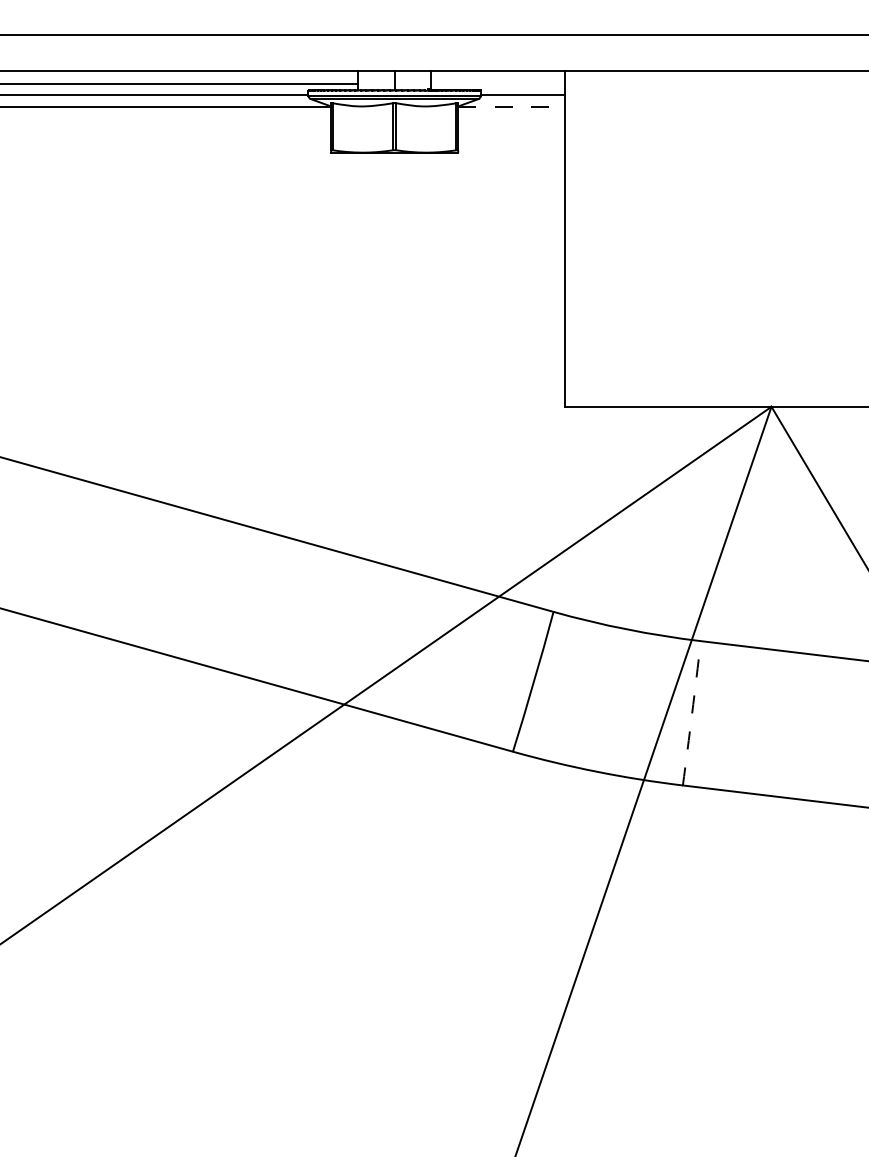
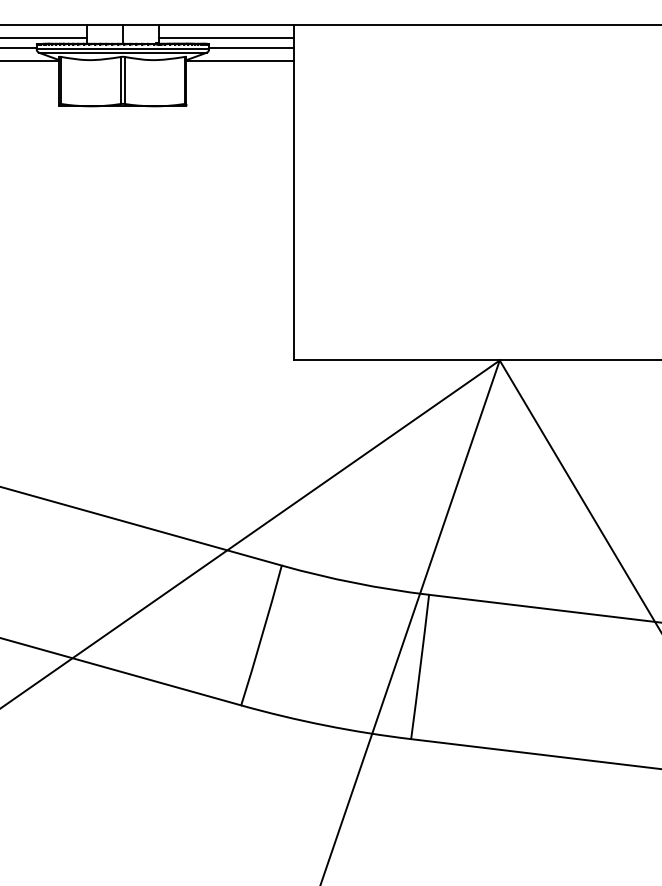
line: (497, 84) -> (225, 38), added
line: (511, 106) -> (239, 60), dashed -> solid
arc: (692, 713) -> (420, 667), dashed -> solid

